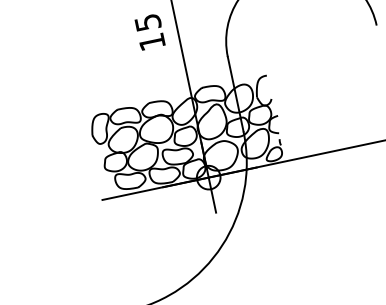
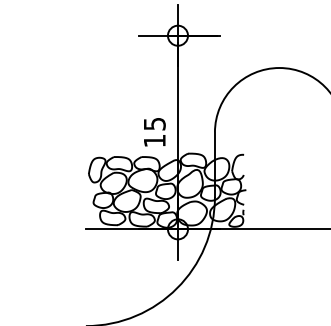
text: (149, 32) -> (154, 132), moved

